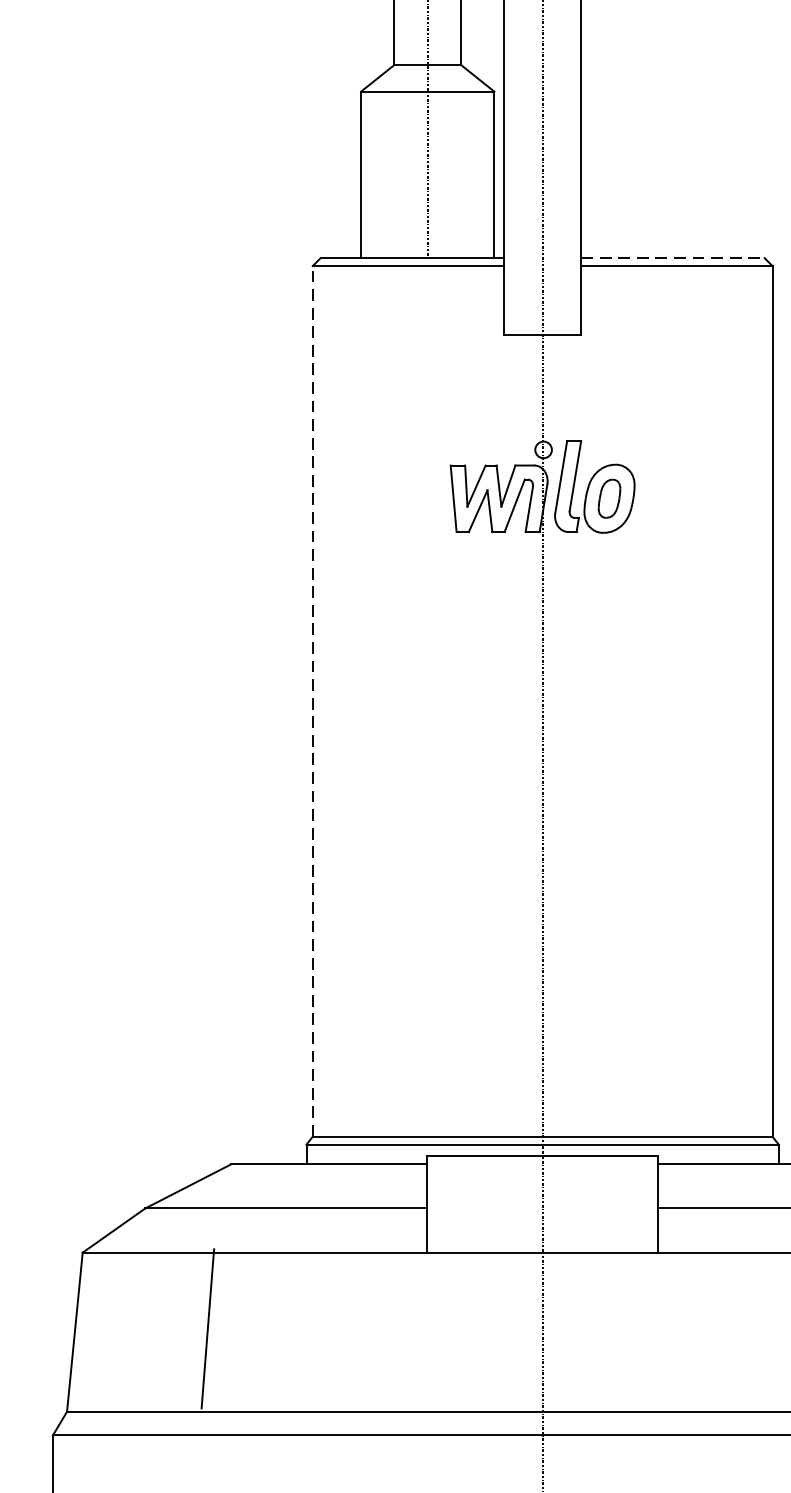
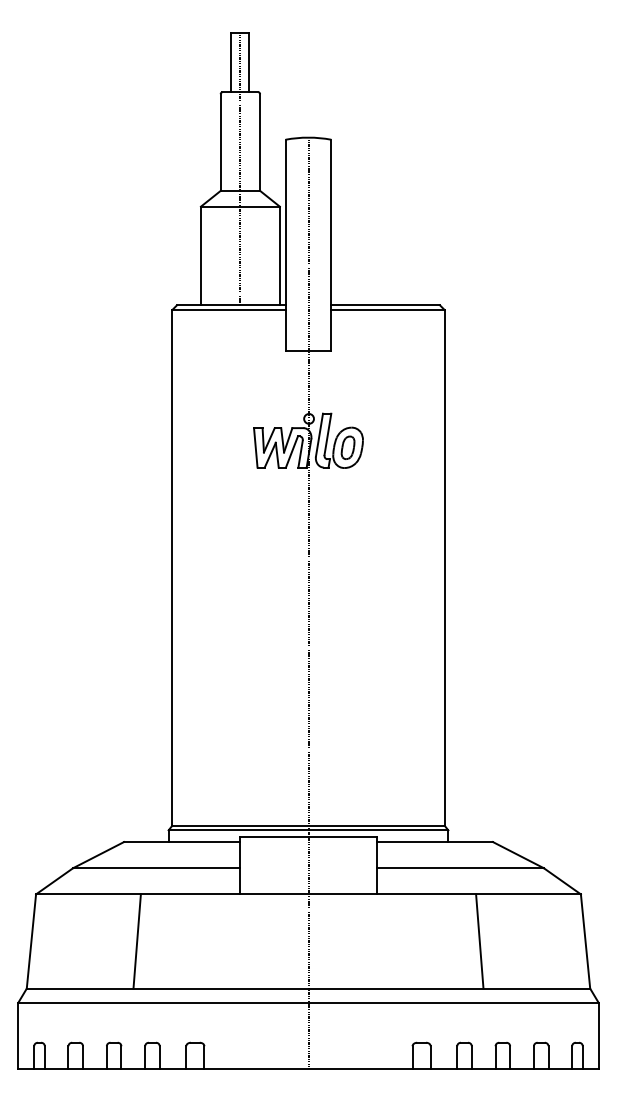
line: (674, 258) -> (386, 305), dashed -> solid
line: (313, 700) -> (172, 567), dashed -> solid
line: (206, 1328) -> (136, 941), moved

